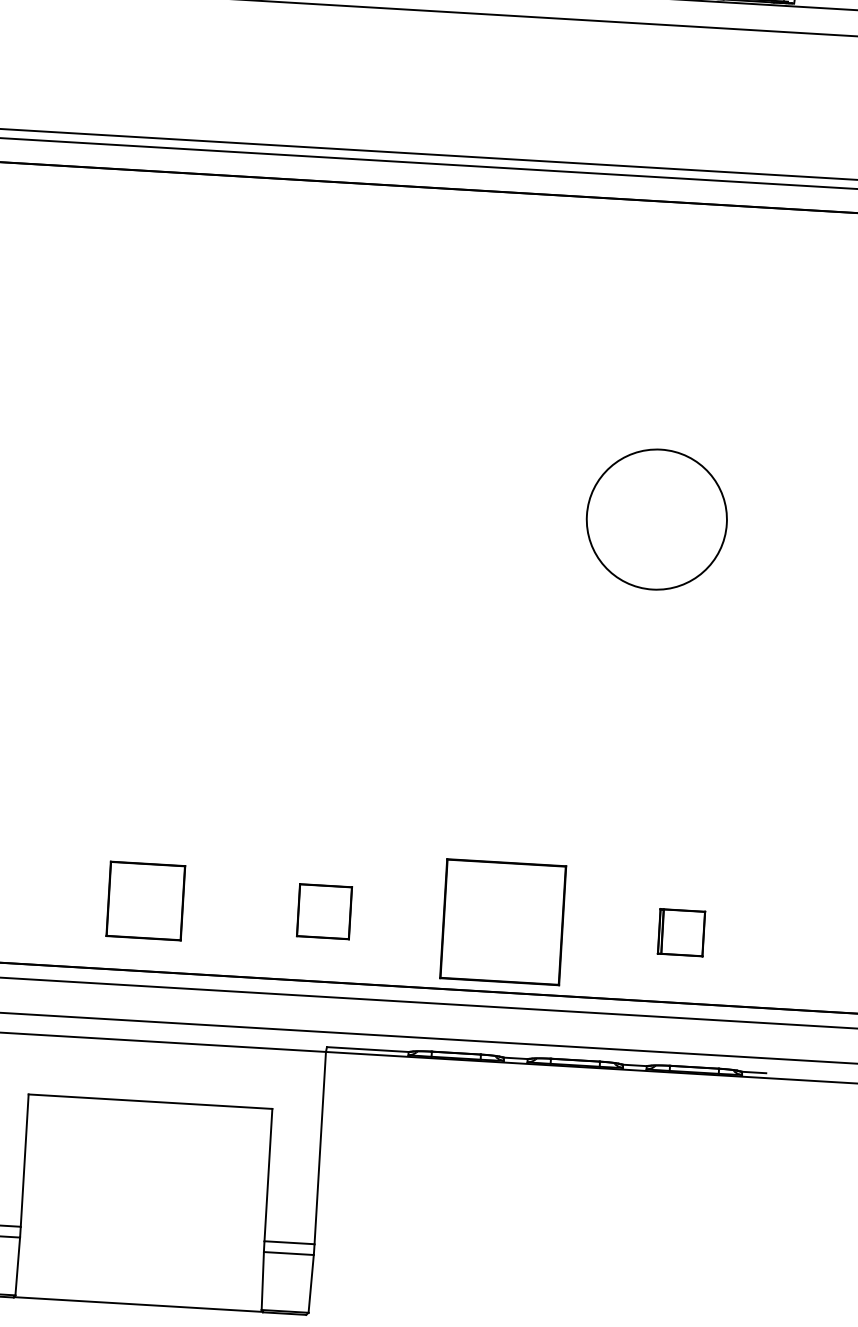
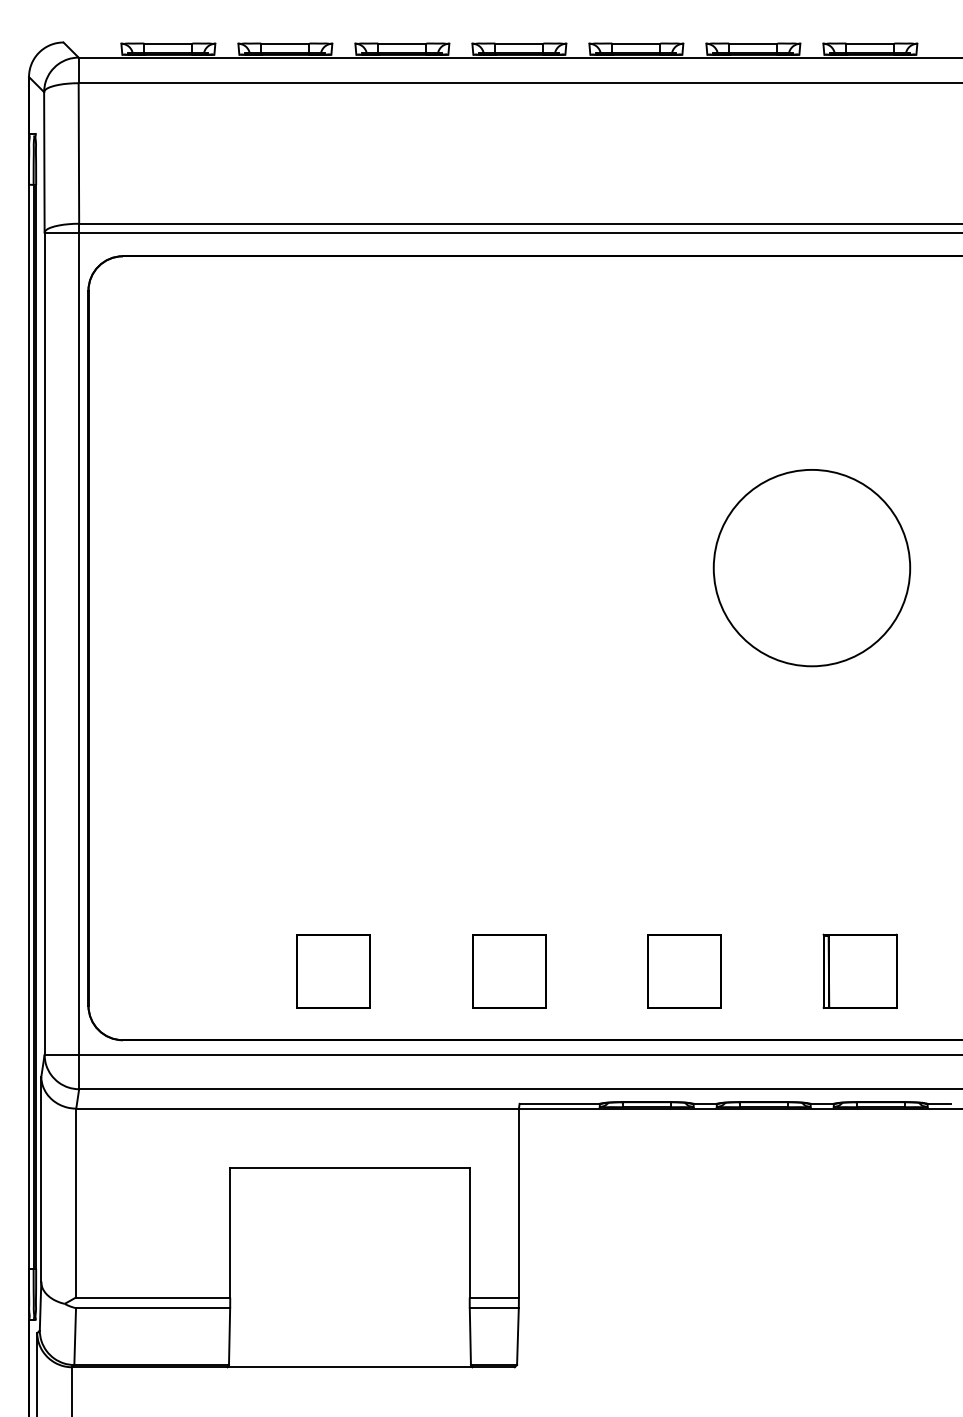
circle: (656, 518) -> (811, 567), size x1.43
part: (324, 911) -> (509, 971), size x1.43
part: (502, 922) -> (684, 971), size x0.62
part: (680, 931) -> (859, 970), size x1.67

